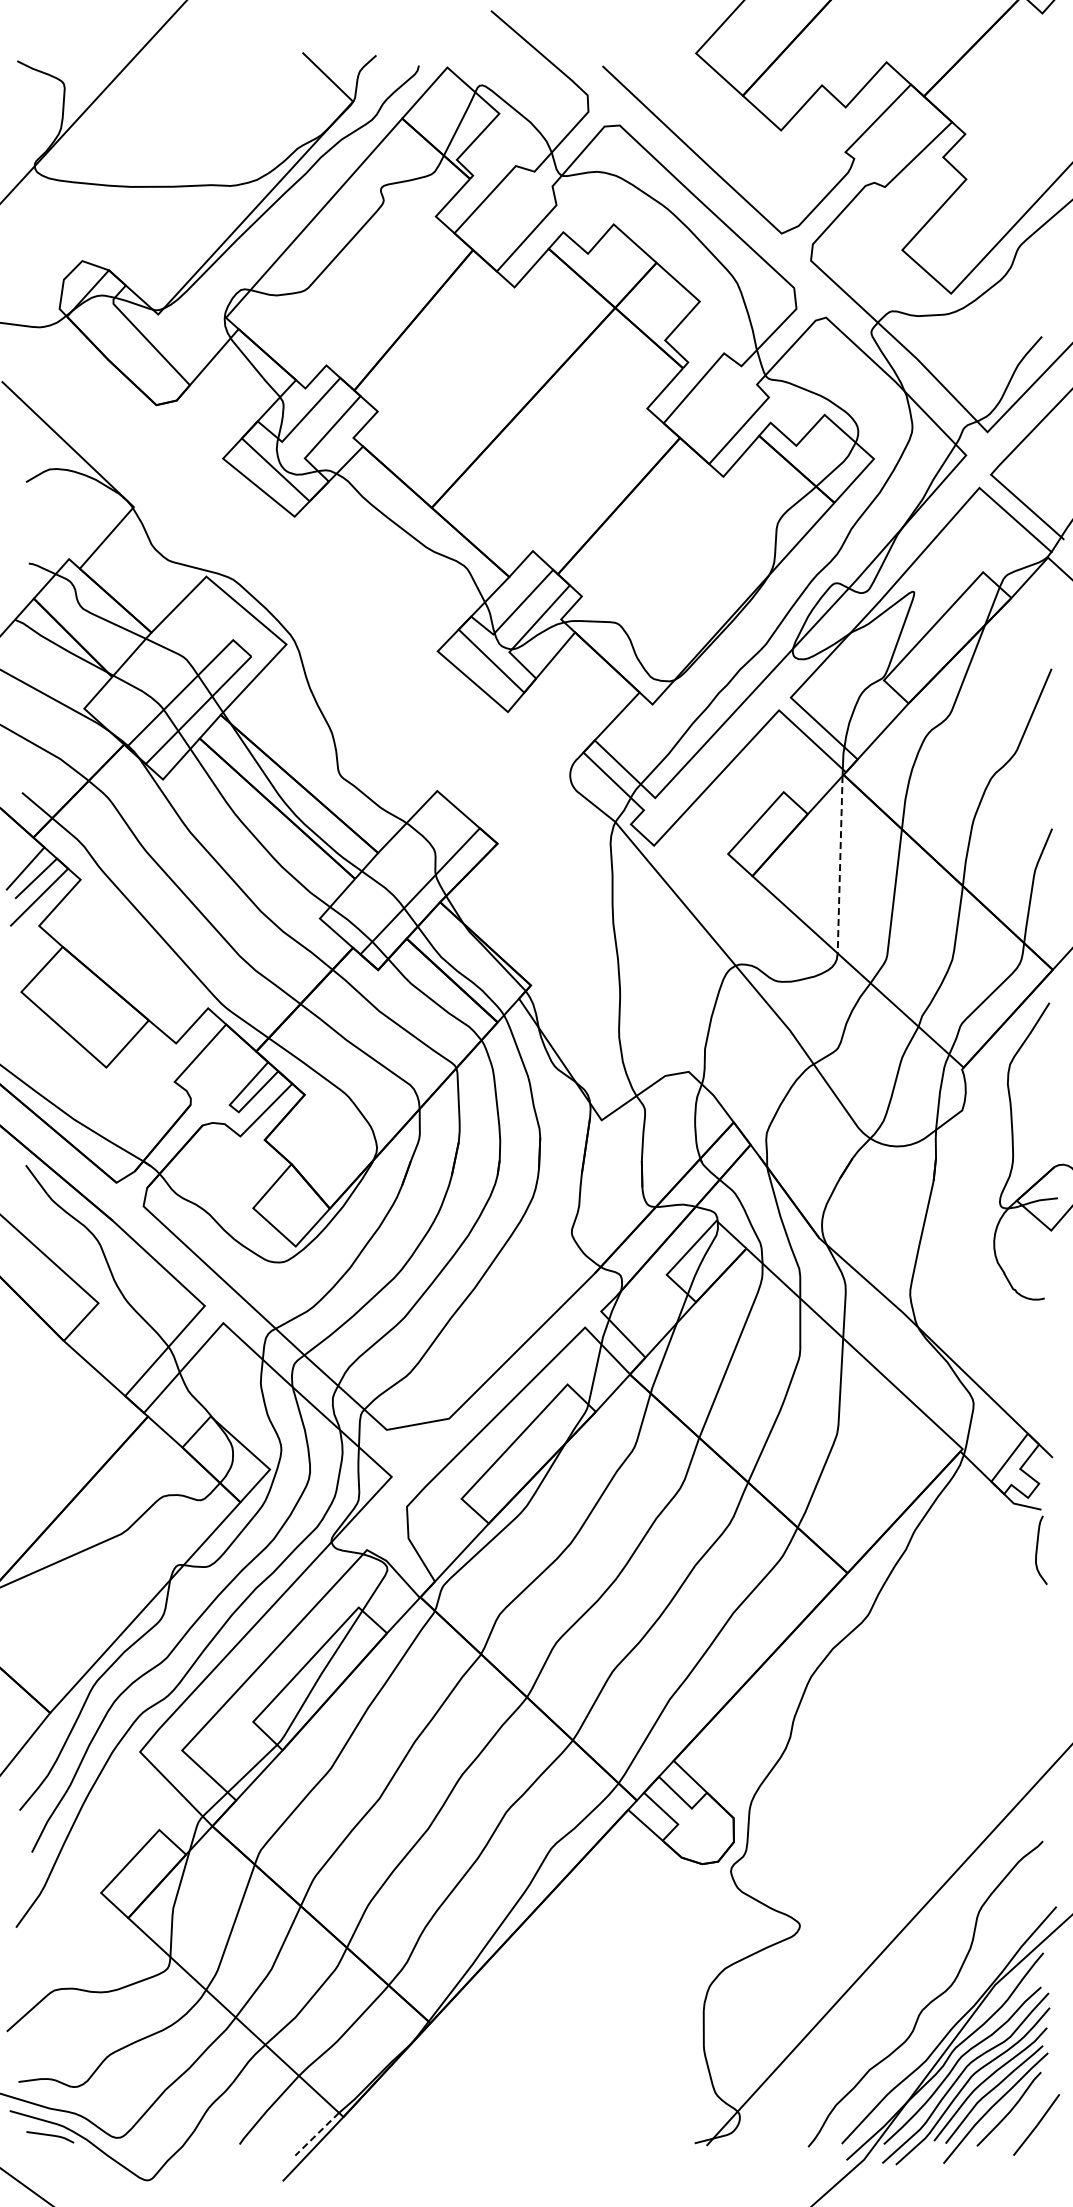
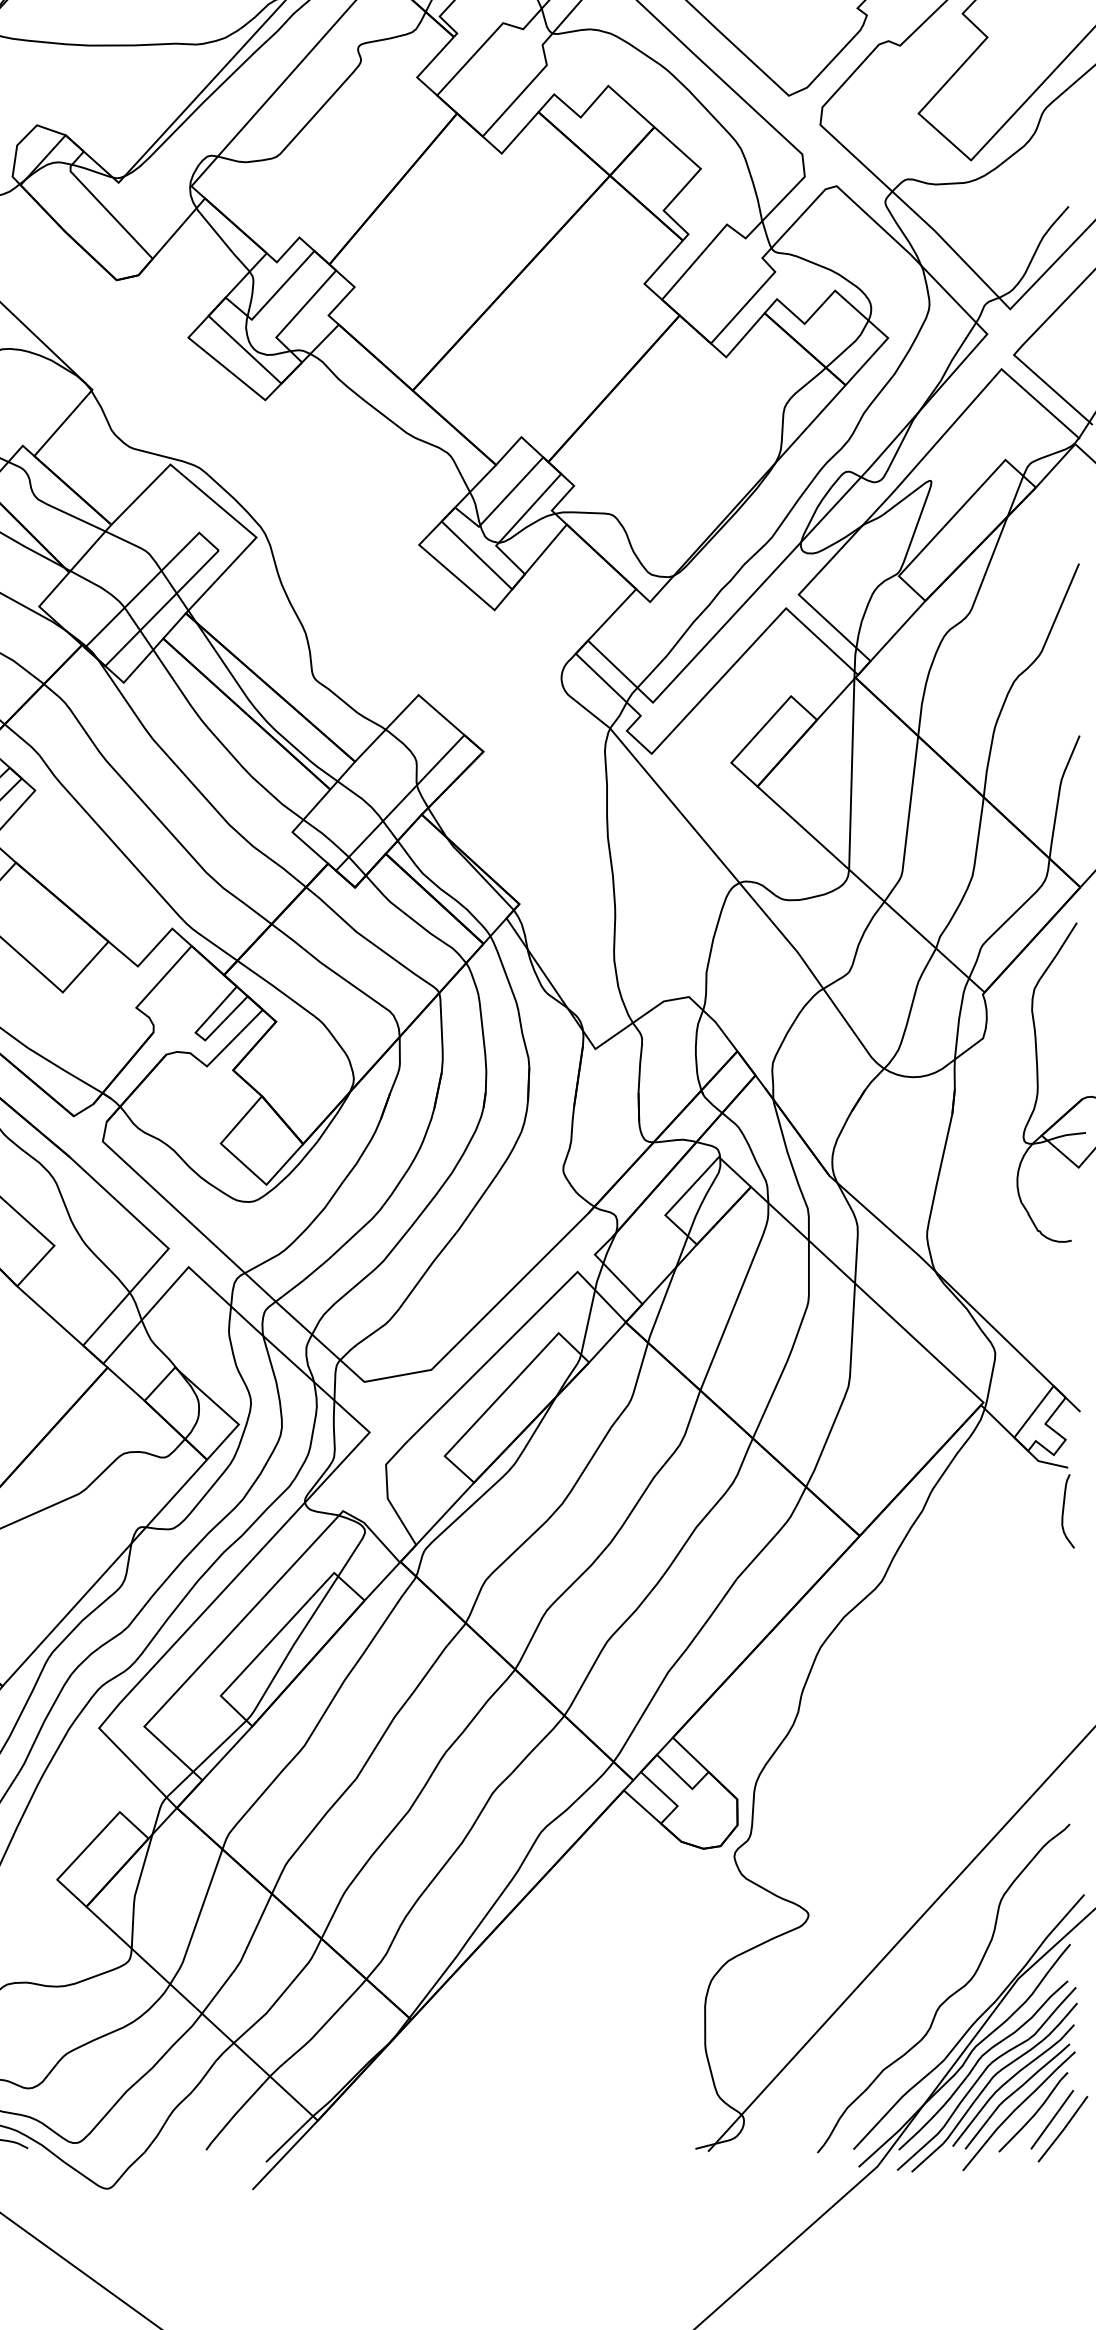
line: (840, 864) -> (852, 774), dashed -> solid
line: (1026, 2115) -> (1052, 2119), added
line: (317, 2134) -> (289, 2139), dashed -> solid

